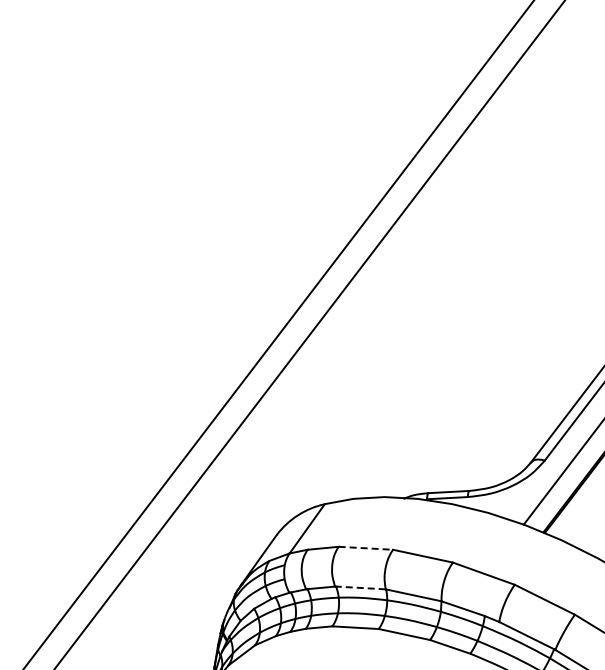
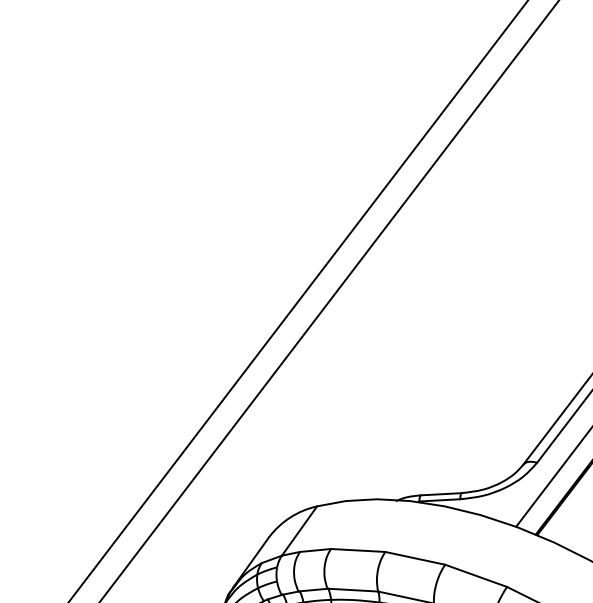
line: (366, 548) -> (358, 550), dashed -> solid
line: (360, 587) -> (352, 589), dashed -> solid

